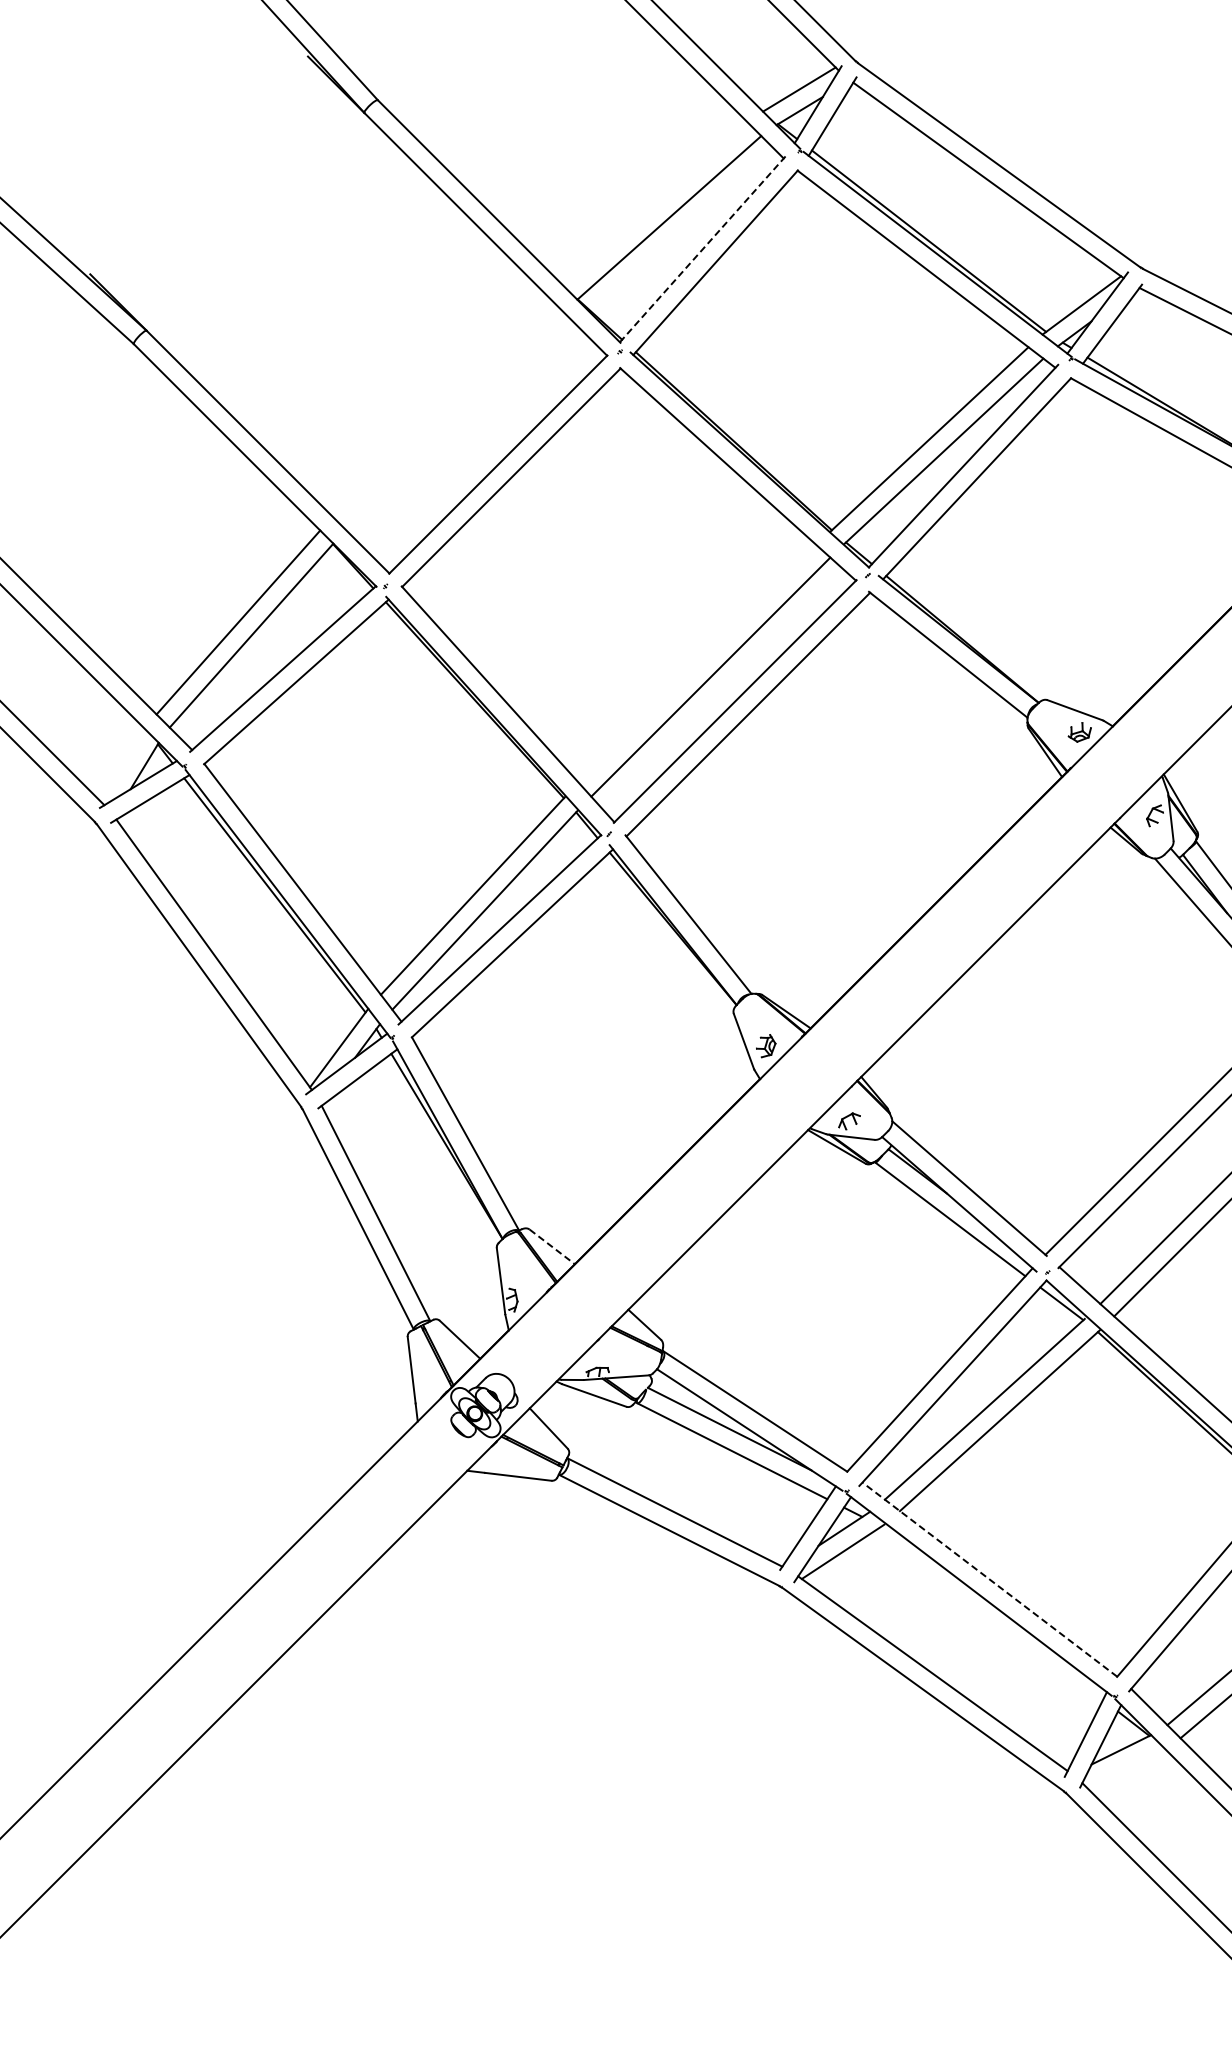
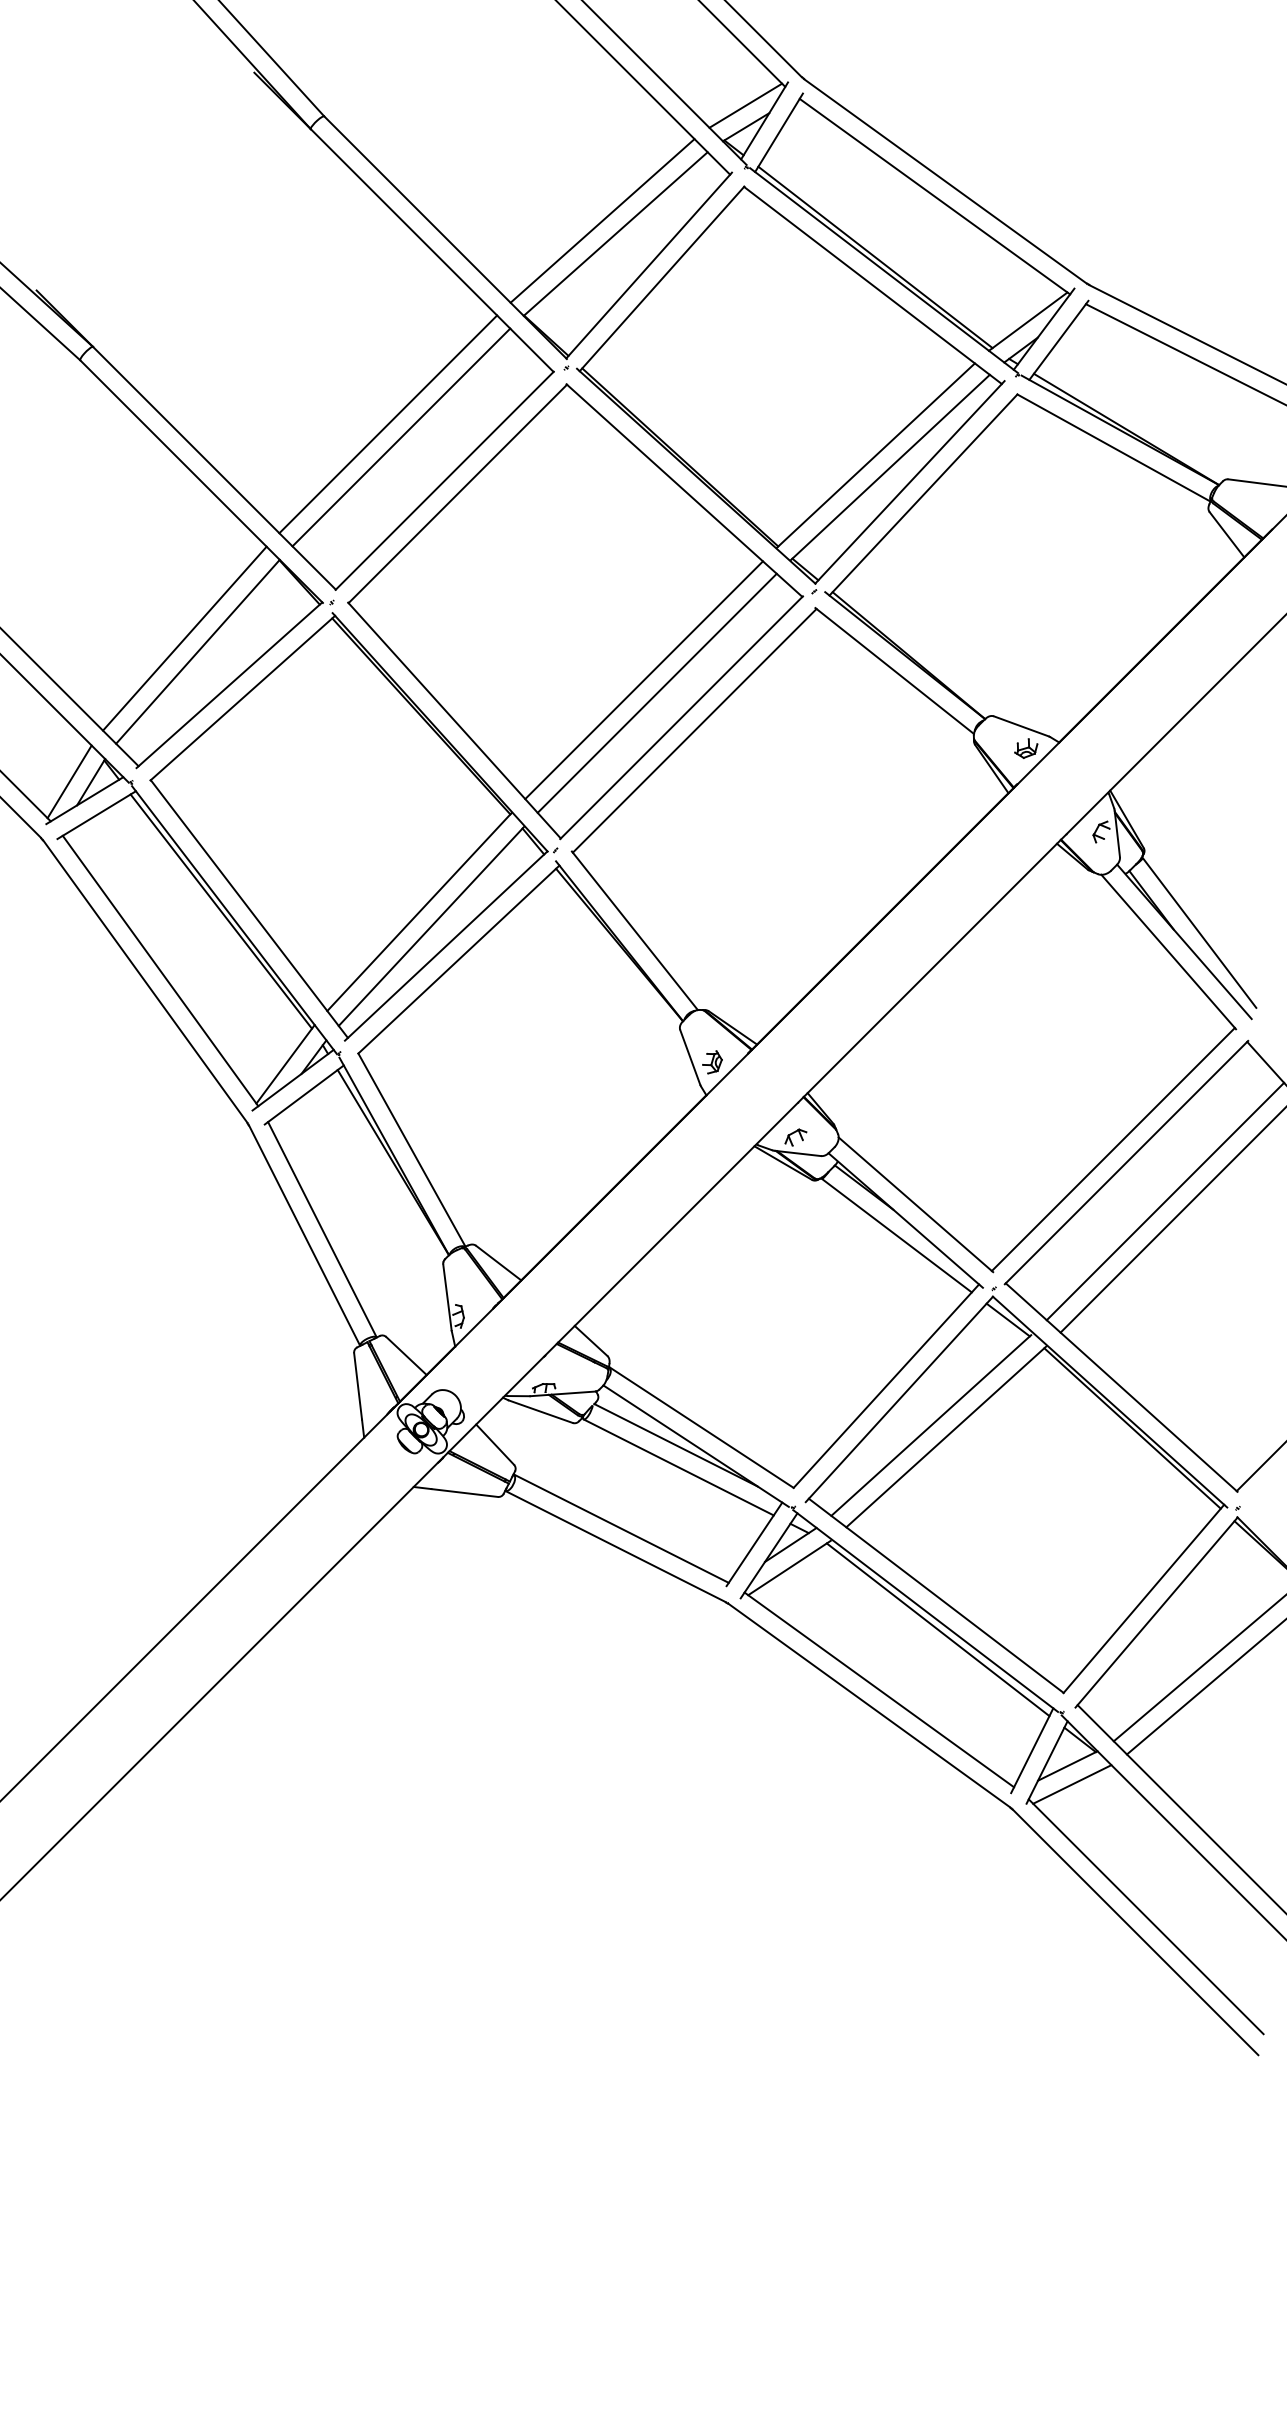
line: (656, 204) -> (602, 220), added
line: (702, 249) -> (648, 265), dashed -> solid
line: (442, 408) -> (388, 424), added
line: (455, 421) -> (401, 437), added
line: (697, 664) -> (643, 680), added
line: (123, 765) -> (69, 781), added
line: (553, 1247) -> (499, 1263), dashed -> solid
line: (989, 1579) -> (935, 1595), dashed -> solid
line: (991, 1613) -> (937, 1629), added
line: (1126, 1768) -> (1072, 1784), added

